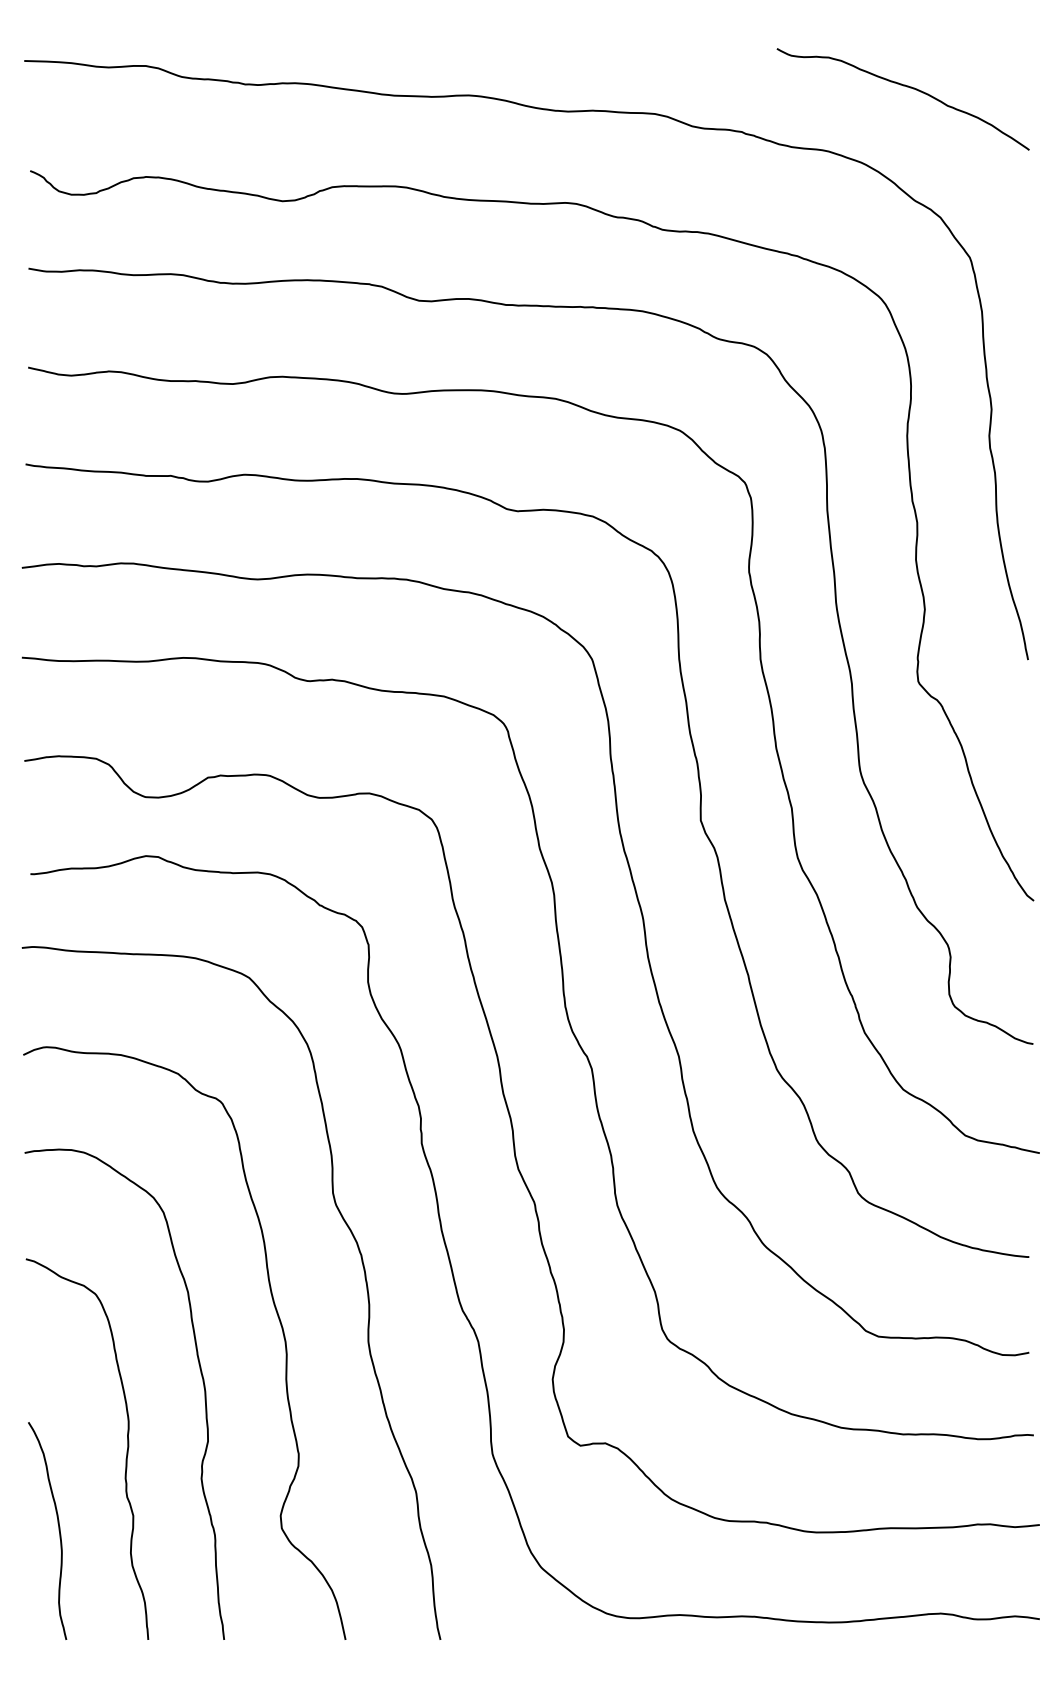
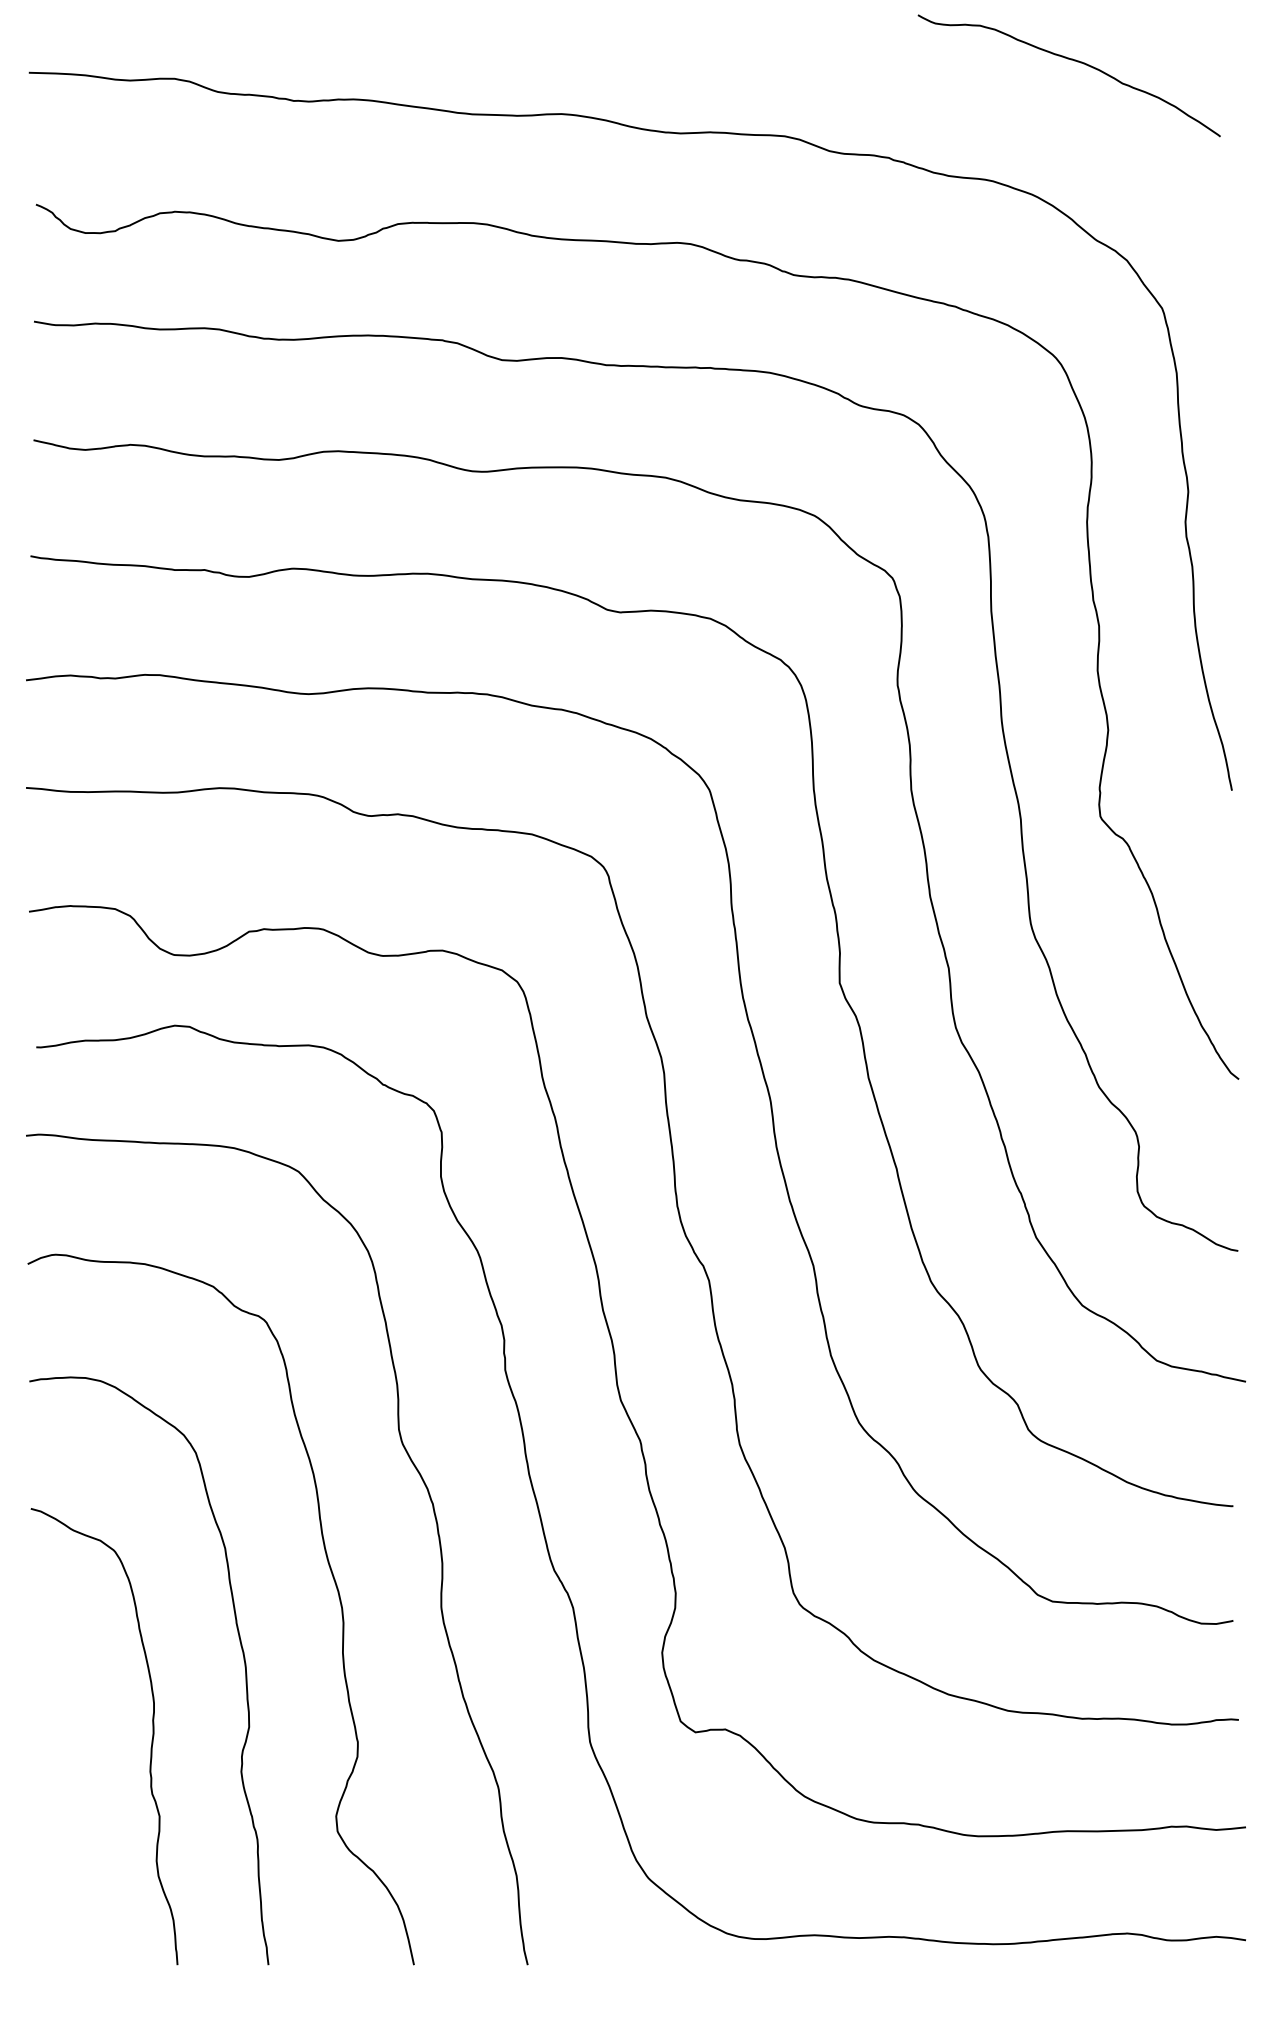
curve: (907, 87) -> (1074, 61), moved
curve: (58, 1526) -> (69, 1829), removed

